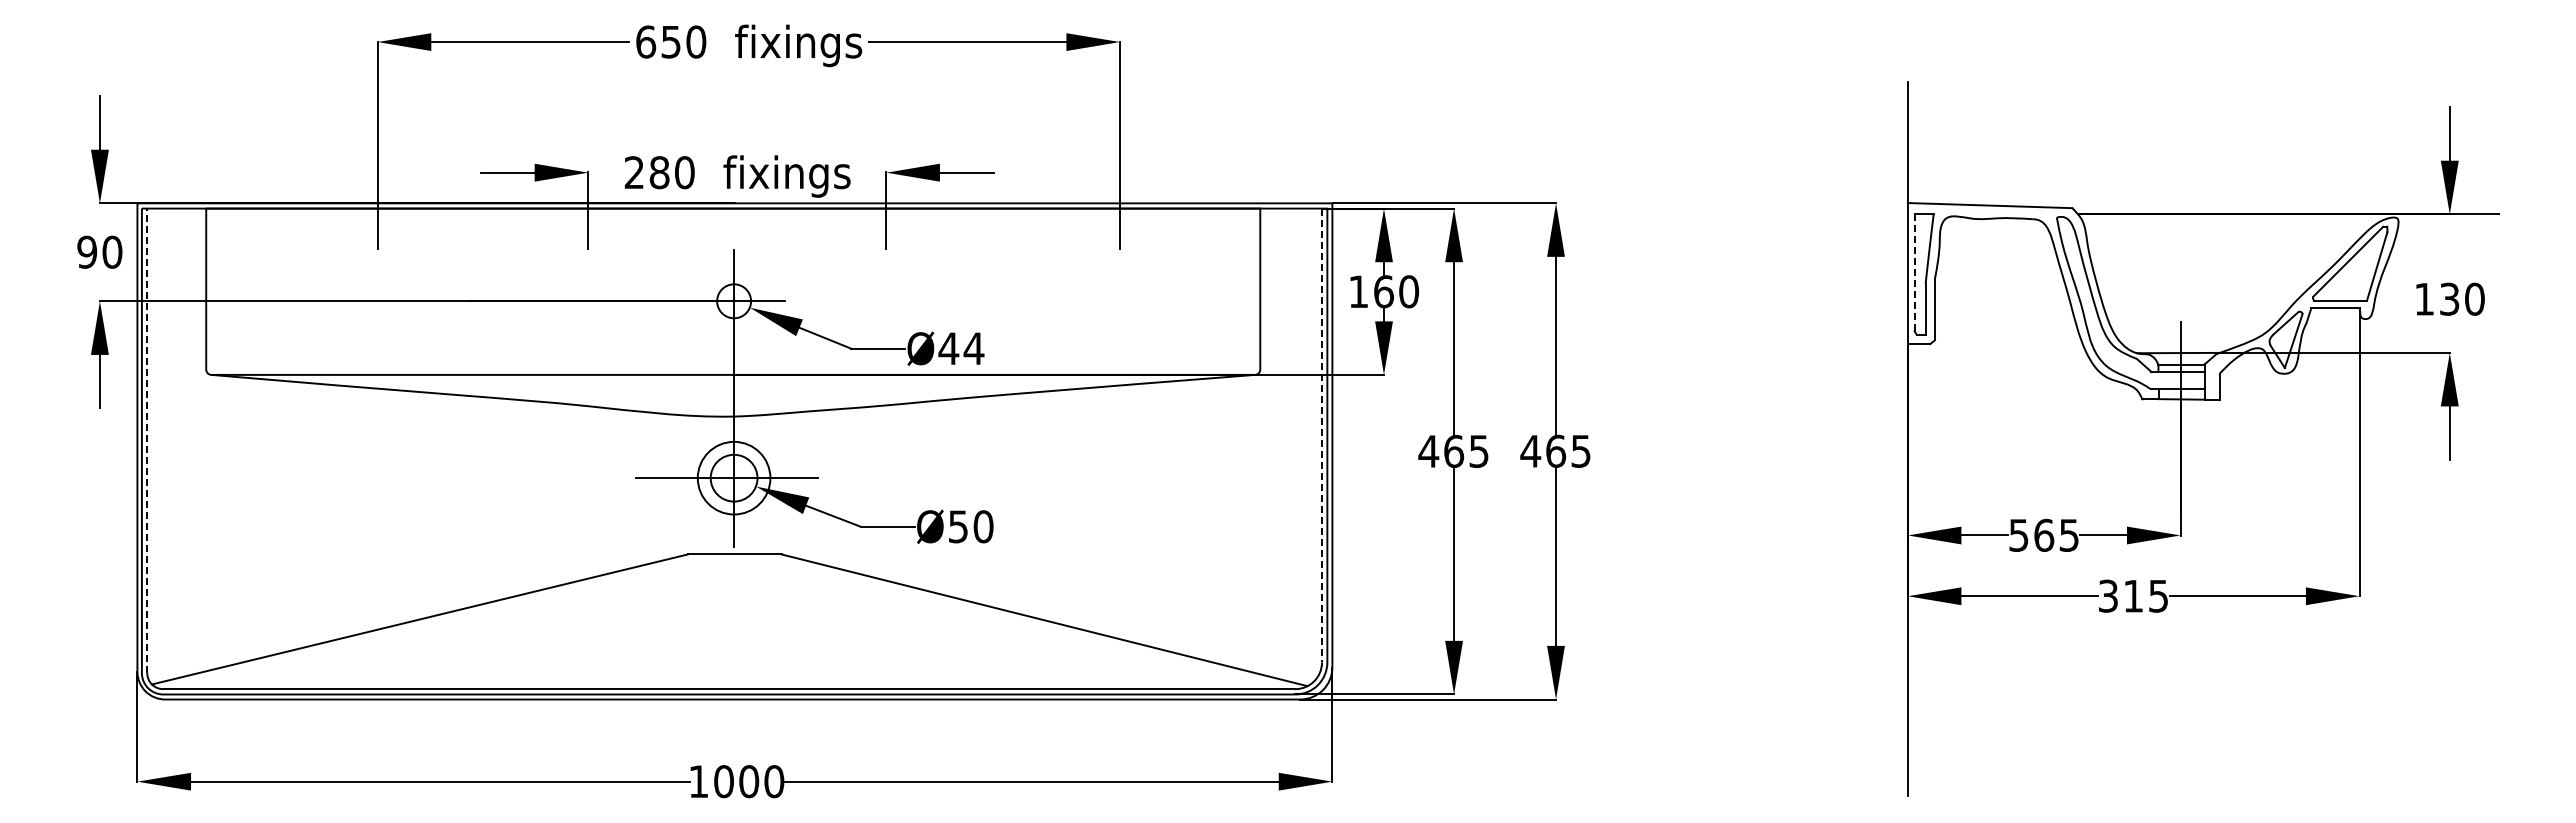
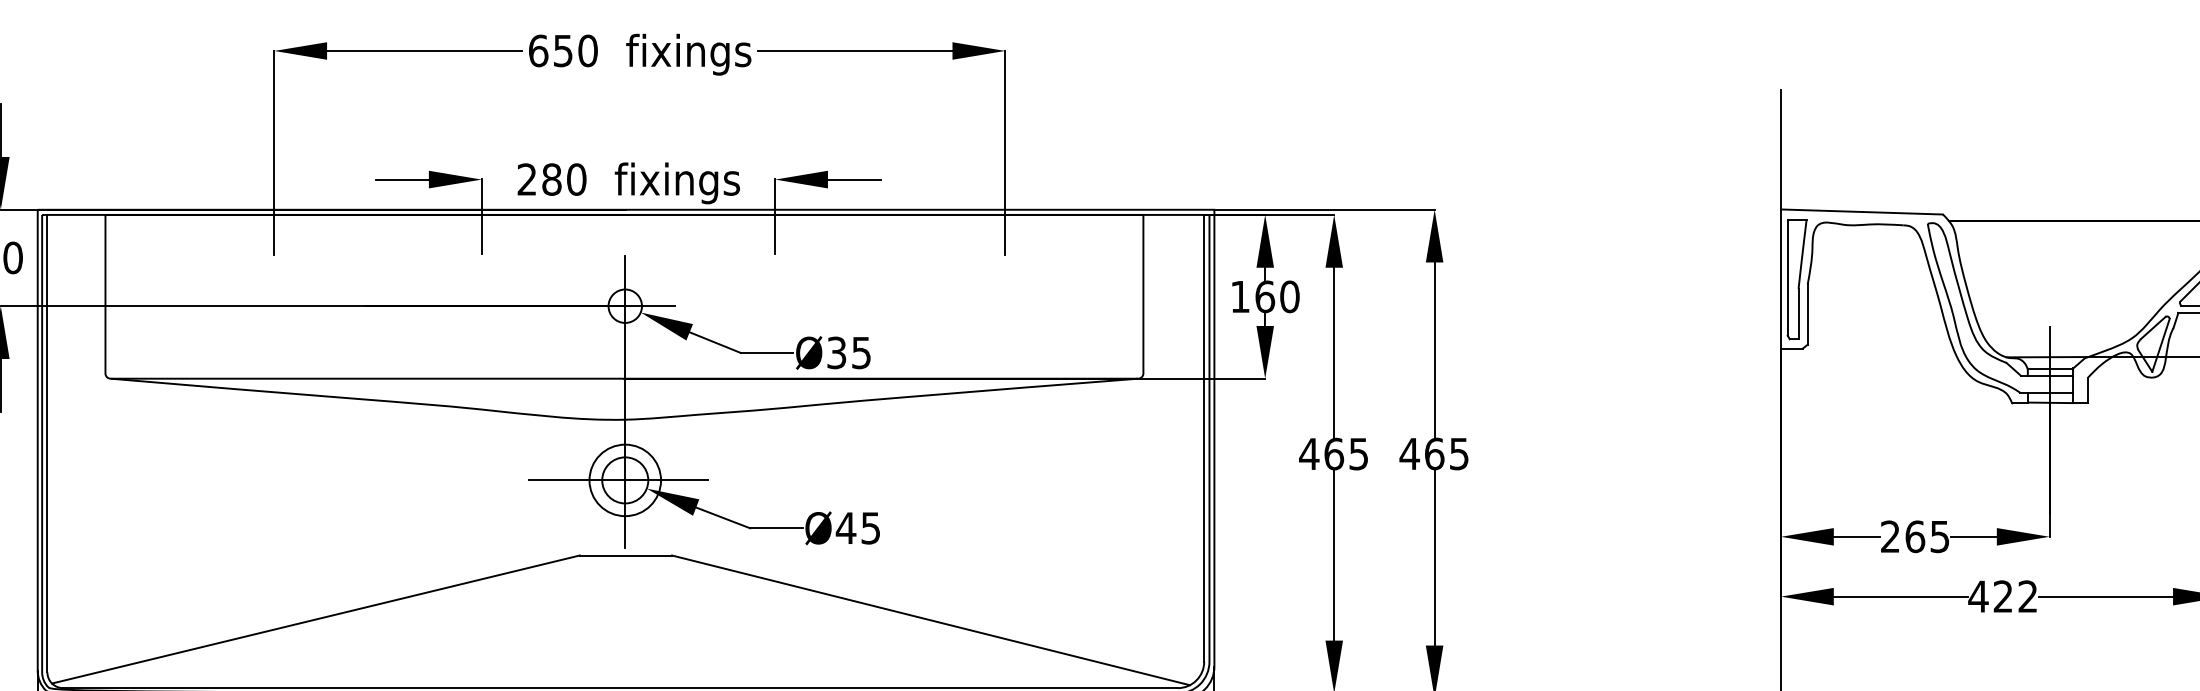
line: (1914, 272) -> (1787, 277), dashed -> solid
text: (961, 348) -> (849, 352), Ø44 -> Ø35
line: (1322, 435) -> (1204, 438), dashed -> solid
line: (147, 440) -> (47, 443), dashed -> solid
text: (970, 526) -> (858, 527), Ø50 -> Ø45
text: (2018, 534) -> (1890, 535), 565 -> 265
text: (2132, 595) -> (2002, 595), 315 -> 422

